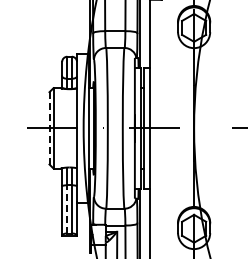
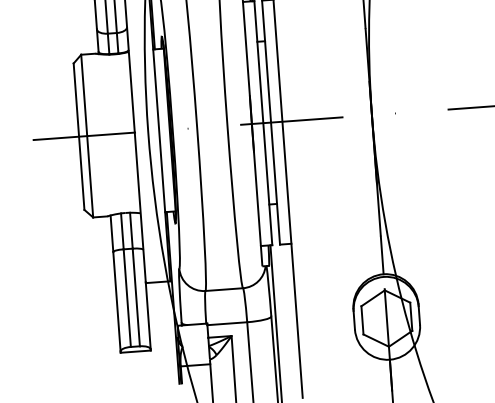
line: (49, 127) -> (78, 134), dashed -> solid
line: (67, 208) -> (127, 296), dashed -> solid

